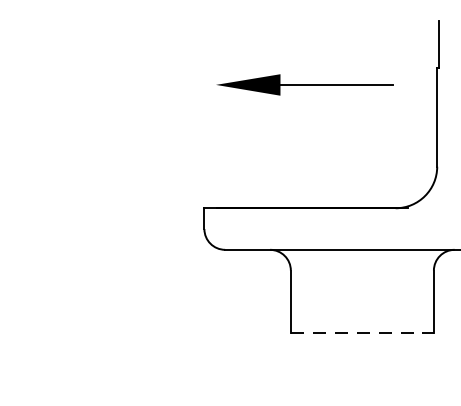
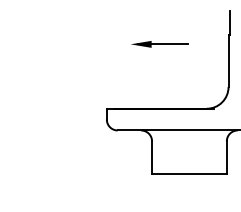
part: (305, 85) -> (159, 44), size x0.62
line: (362, 332) -> (189, 173), dashed -> solid

